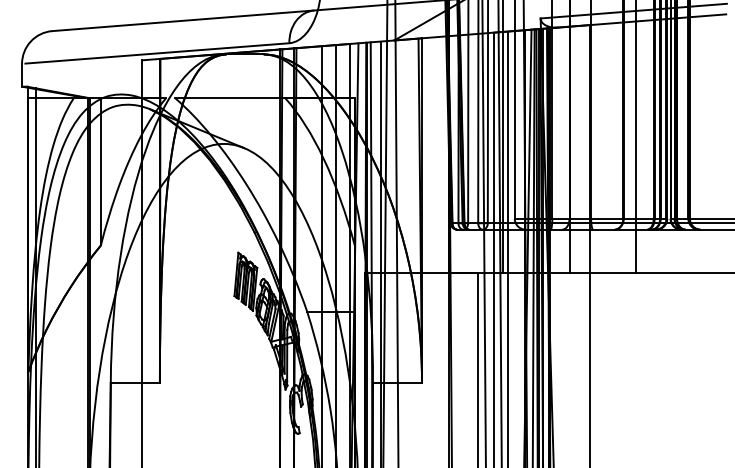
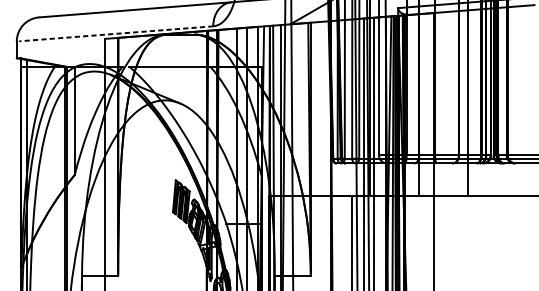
line: (156, 53) -> (115, 33), solid -> dashed

